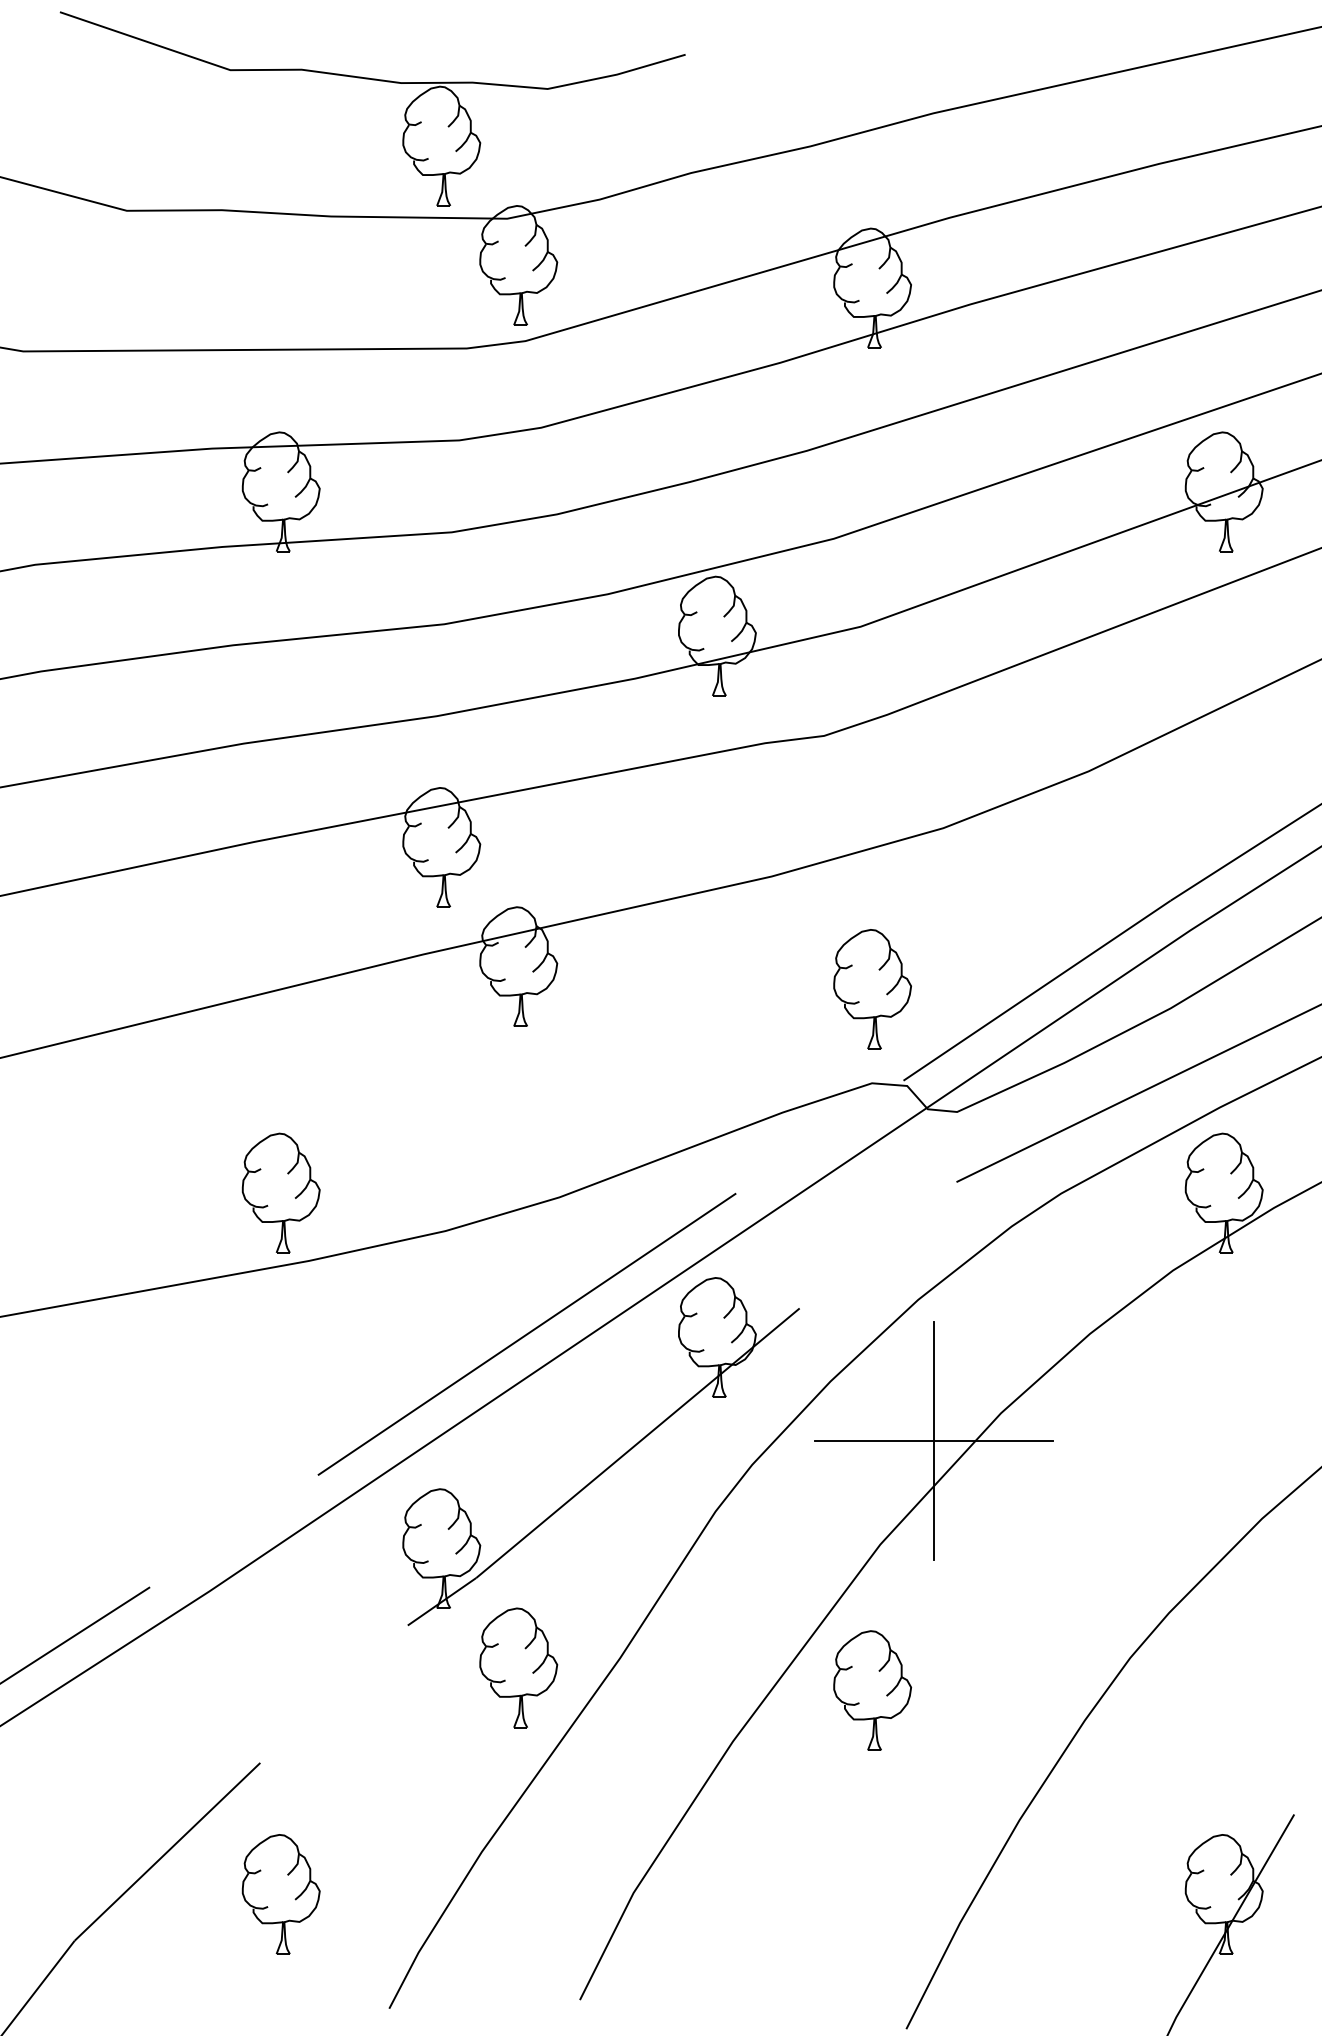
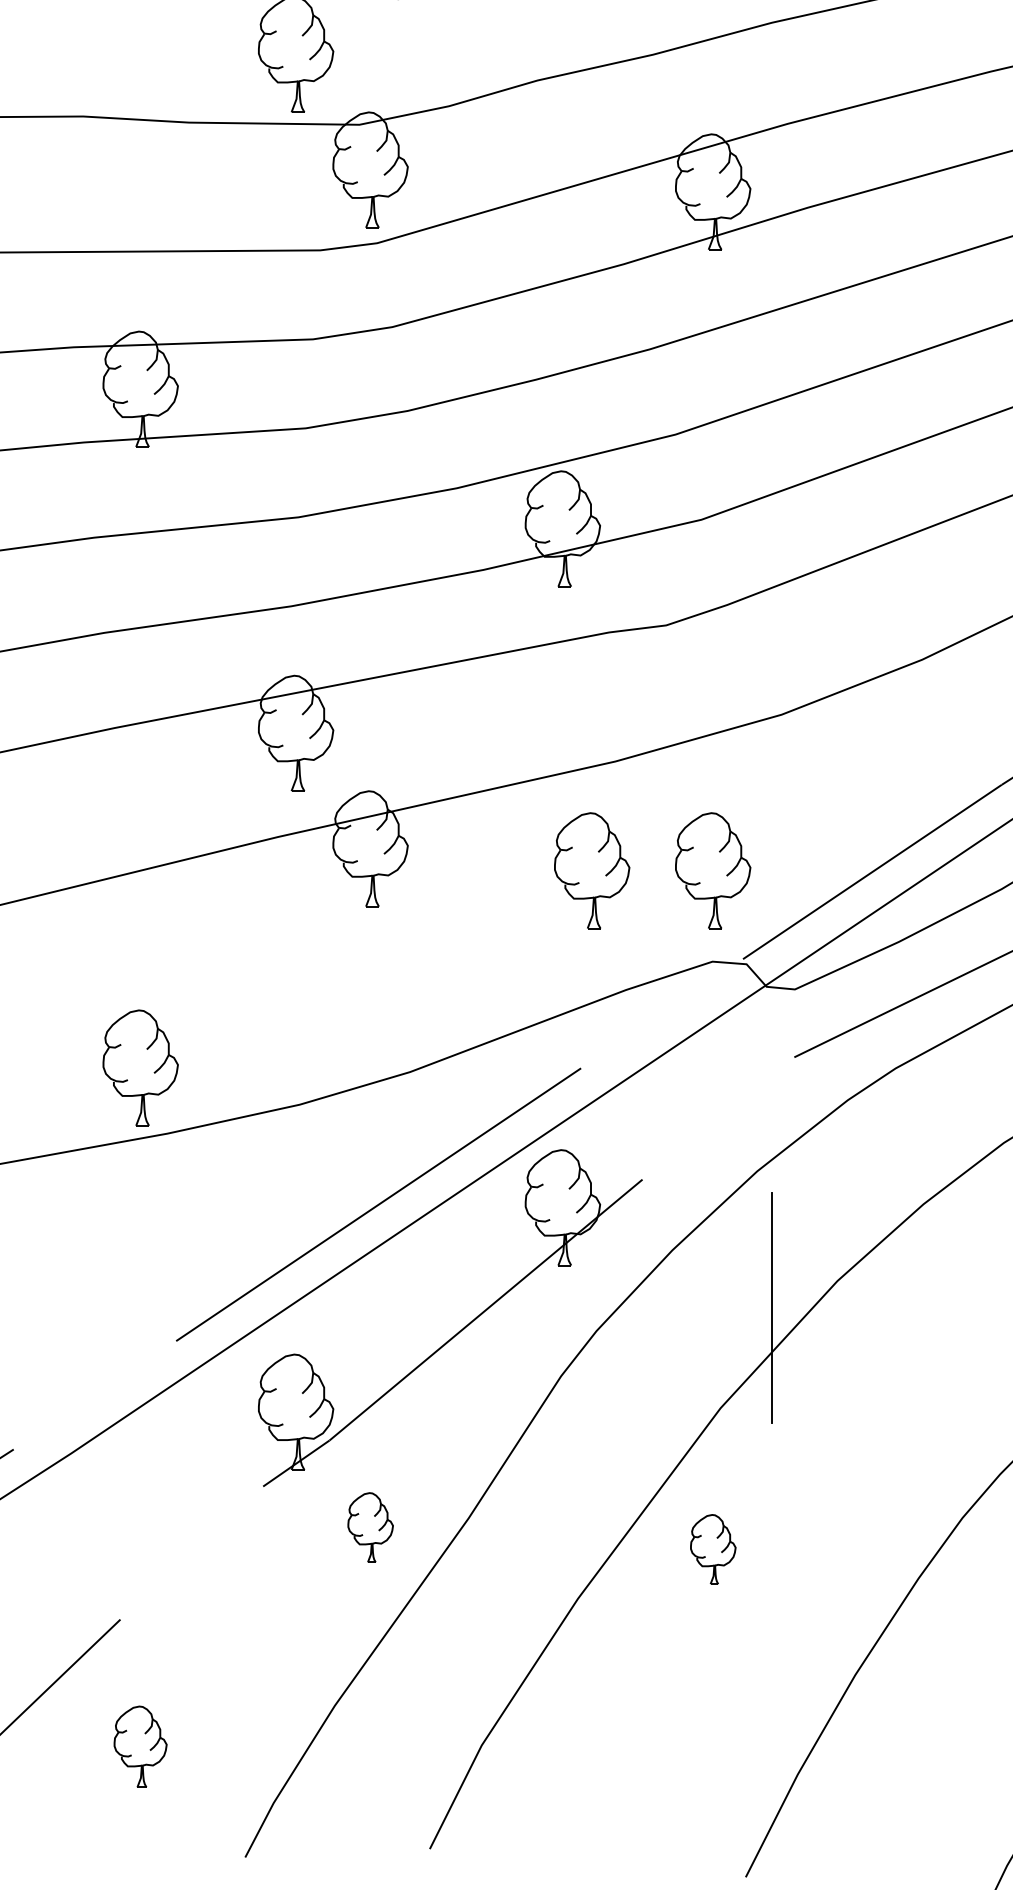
part: (747, 989) -> (592, 870), added
line: (933, 1440) -> (772, 1307), removed
part: (518, 1667) -> (370, 1527), size x0.6
part: (872, 1690) -> (713, 1549), size x0.6
part: (280, 1894) -> (139, 1746), size x0.7

